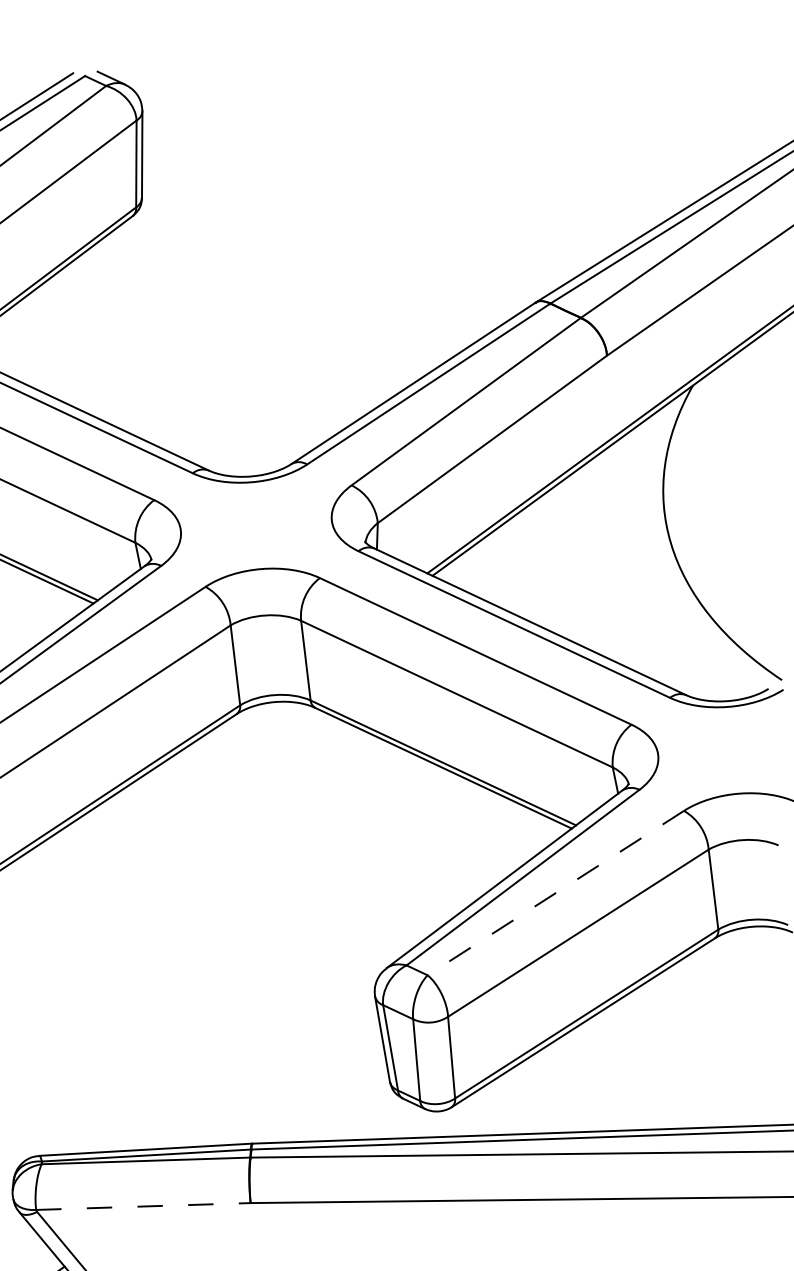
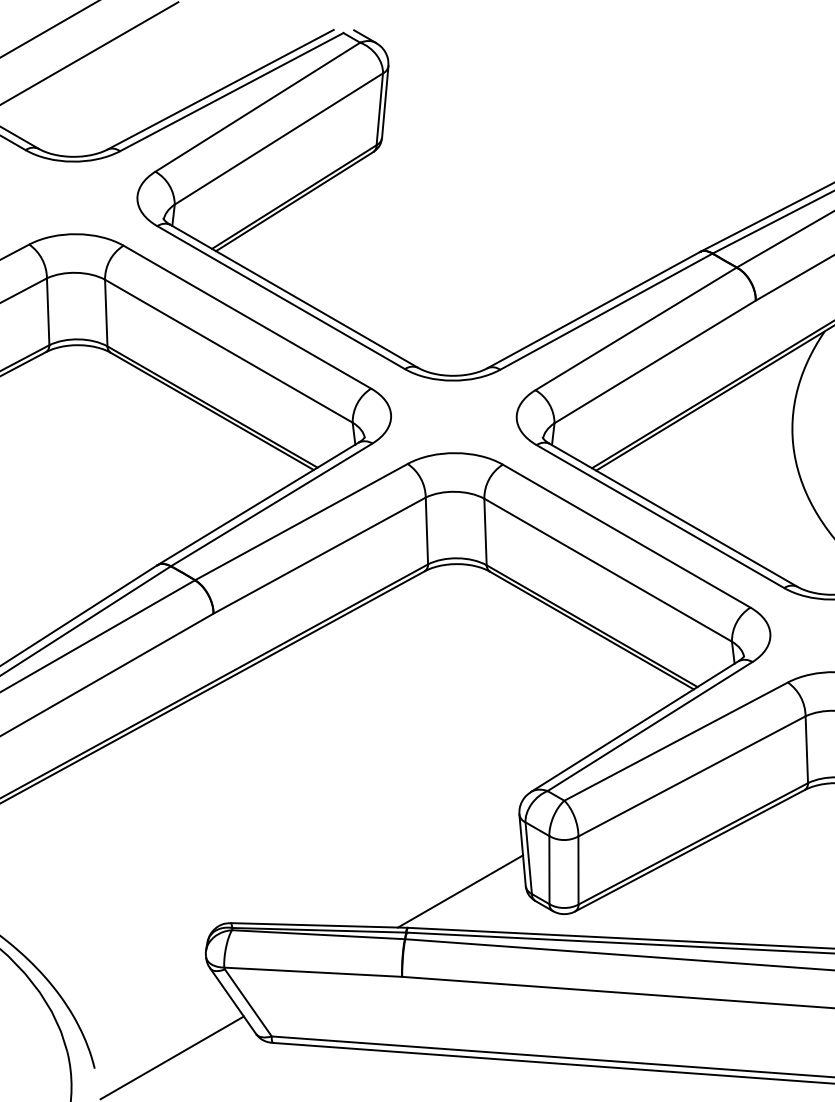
line: (555, 892) -> (675, 741), dashed -> solid
line: (312, 1094) -> (460, 891), added
line: (142, 1206) -> (312, 972), dashed -> solid

